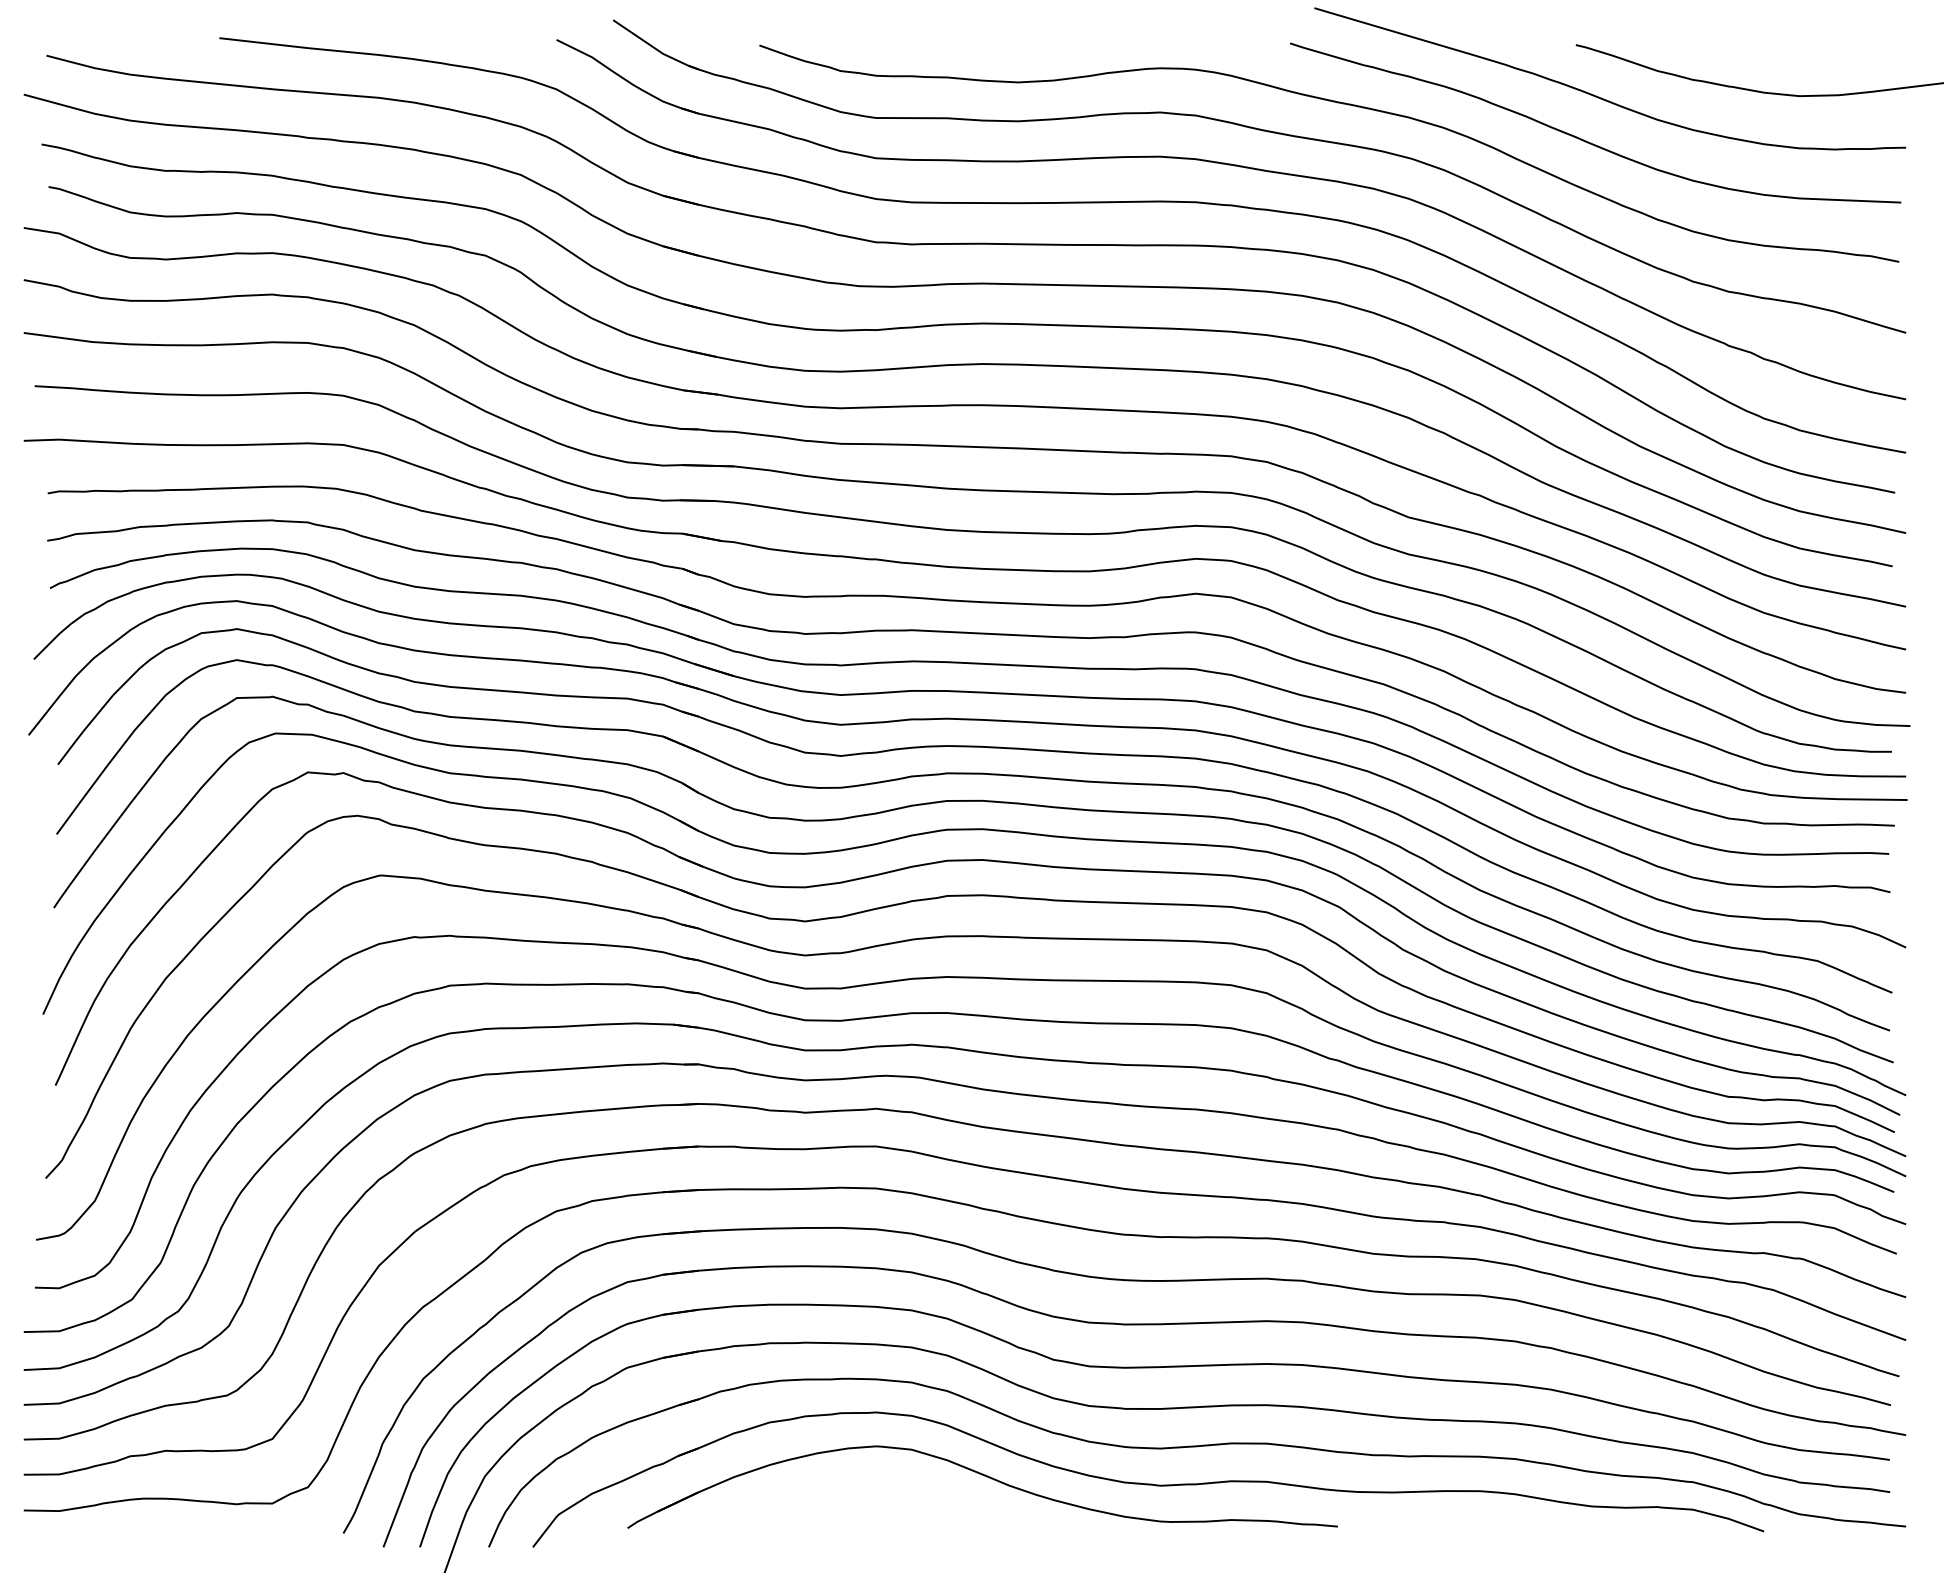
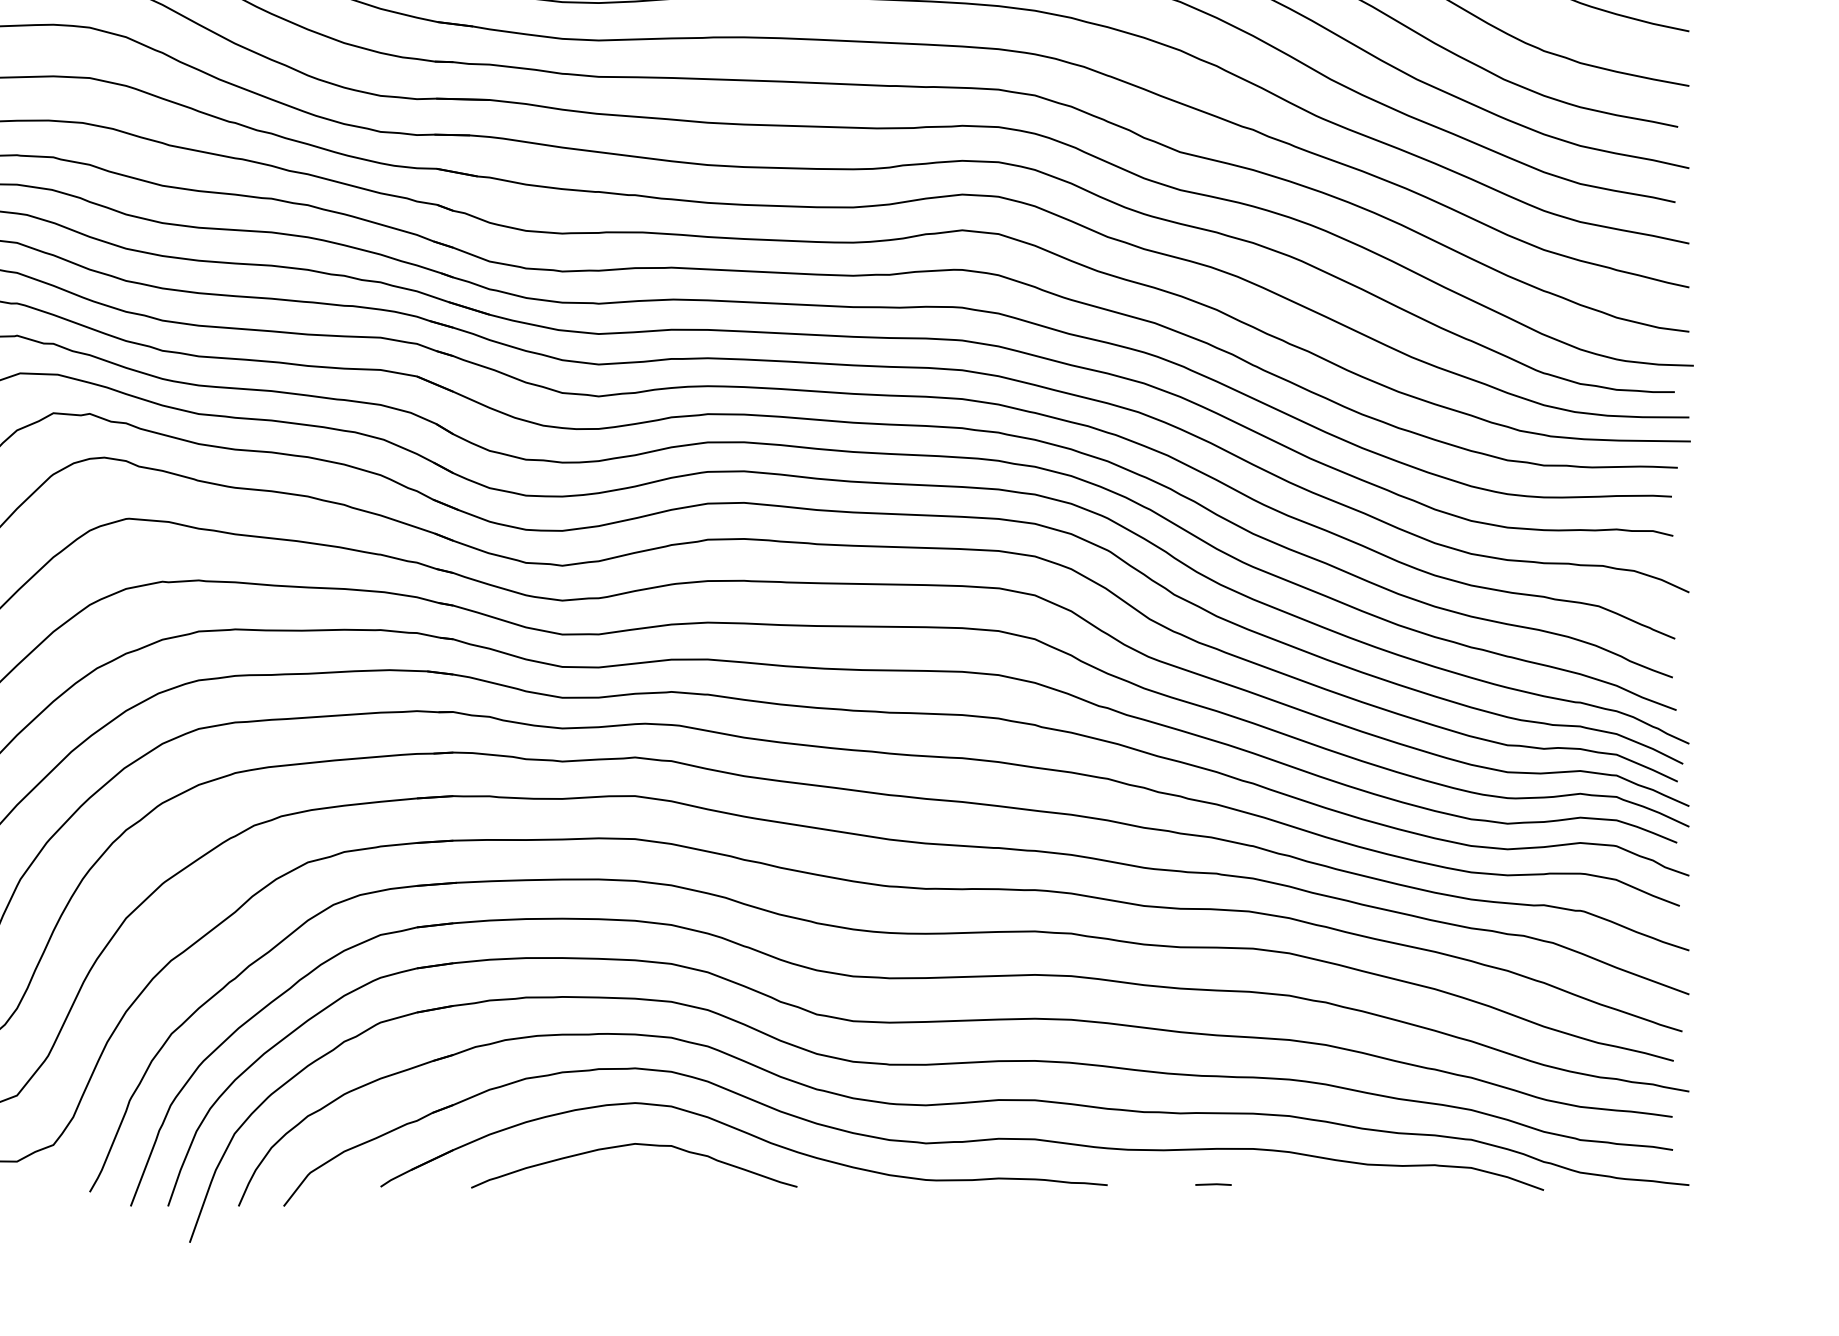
curve: (869, 1488) -> (628, 1146), added
line: (1440, 1525) -> (1212, 1184), added

